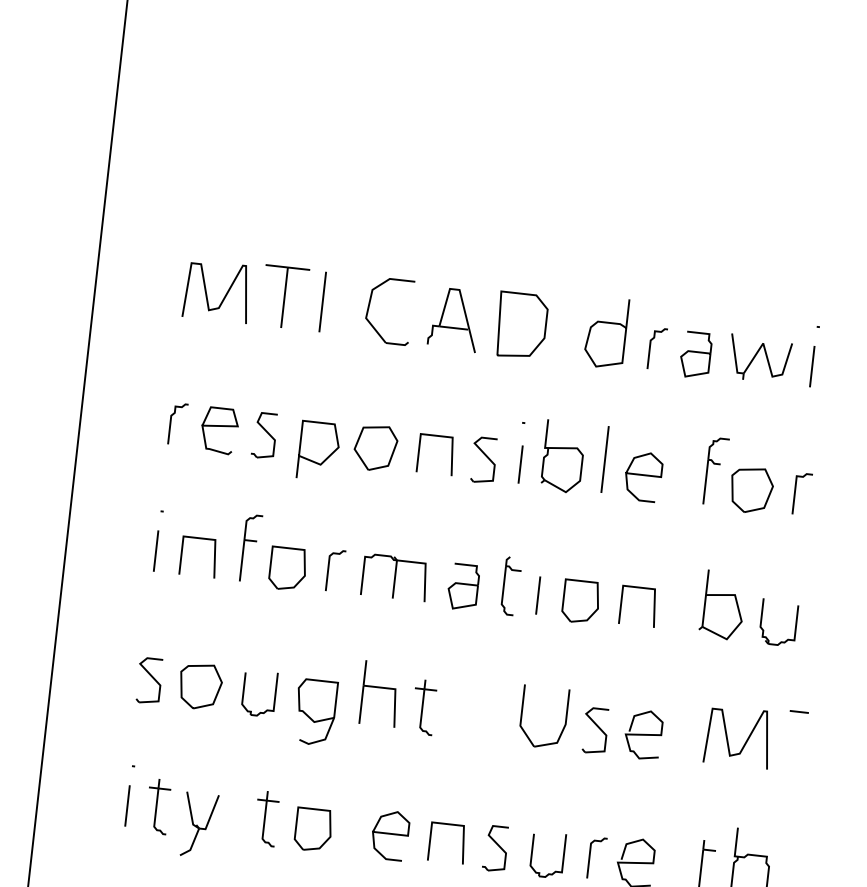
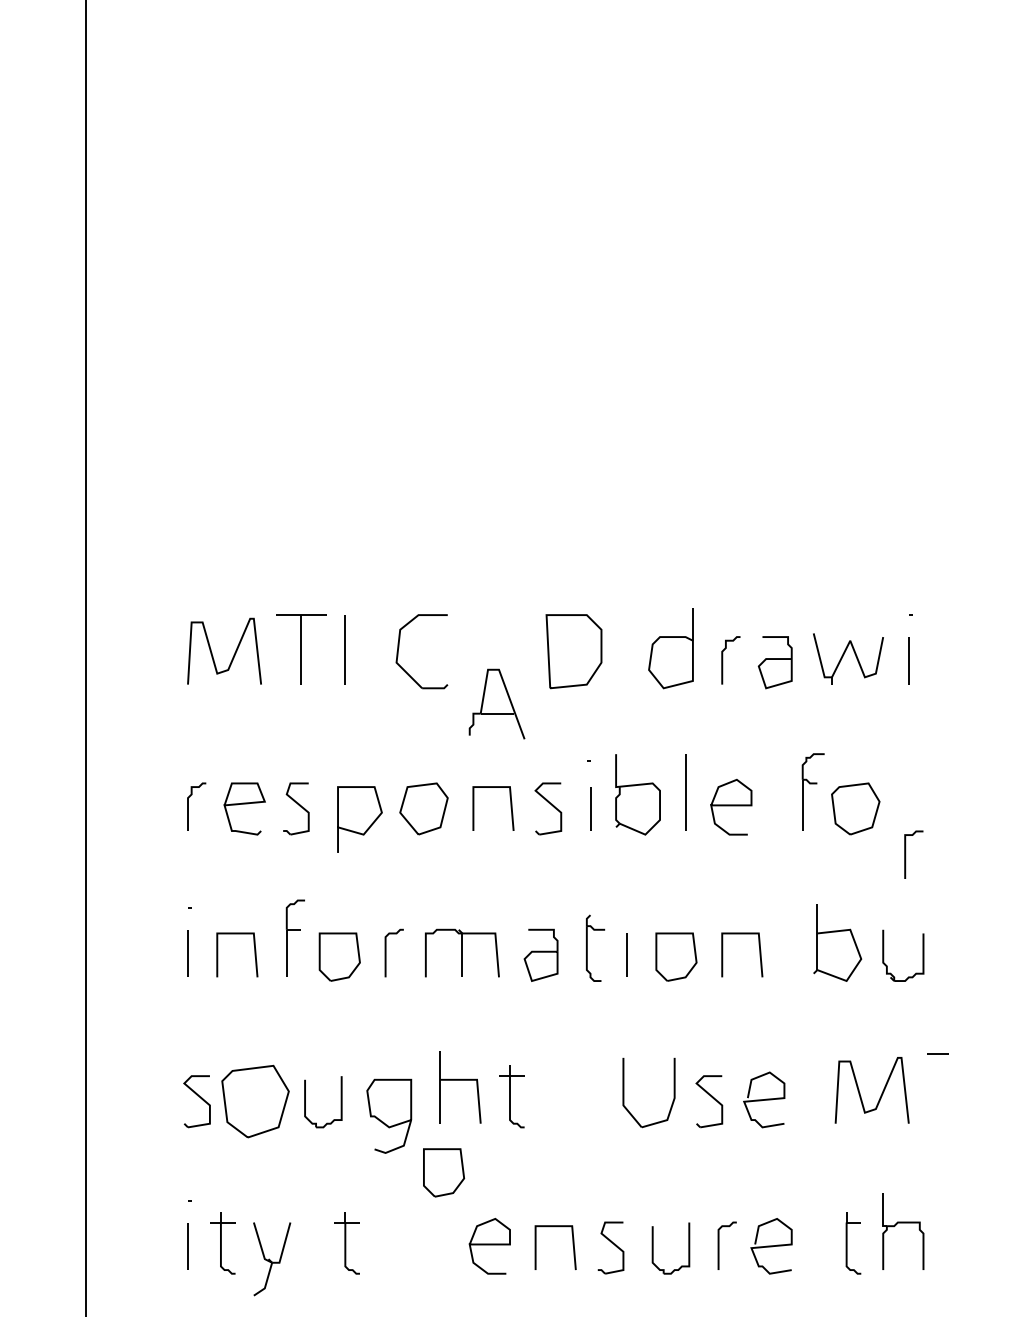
part: (454, 319) -> (496, 703), moved
line: (796, 493) -> (906, 854), moved
part: (200, 686) -> (255, 1101), size x1.4
part: (313, 829) -> (444, 1172), moved

